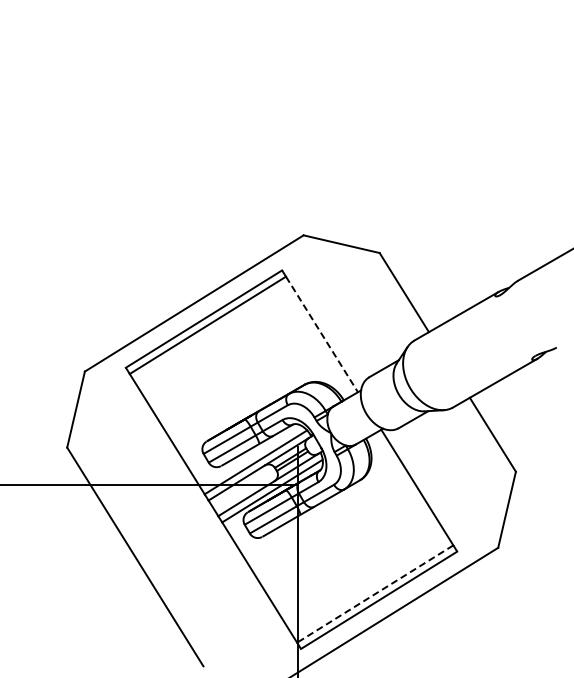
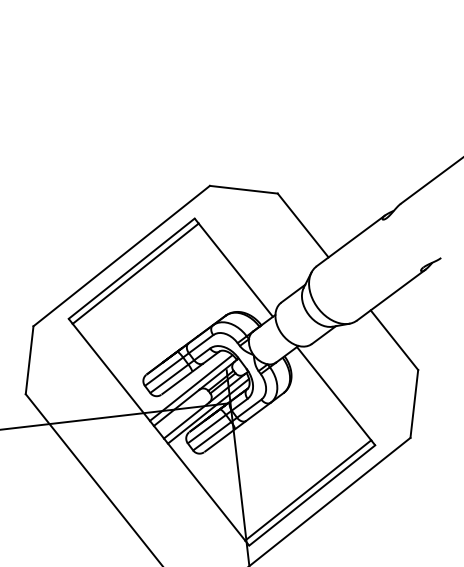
line: (322, 334) -> (236, 270), dashed -> solid
line: (374, 594) -> (307, 490), dashed -> solid

